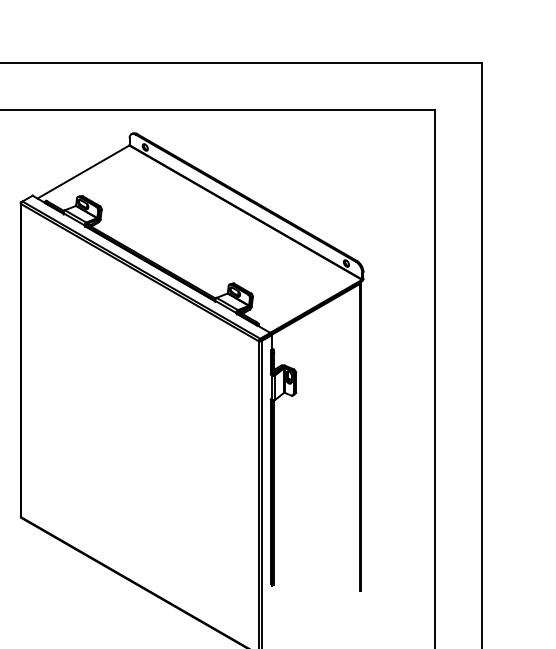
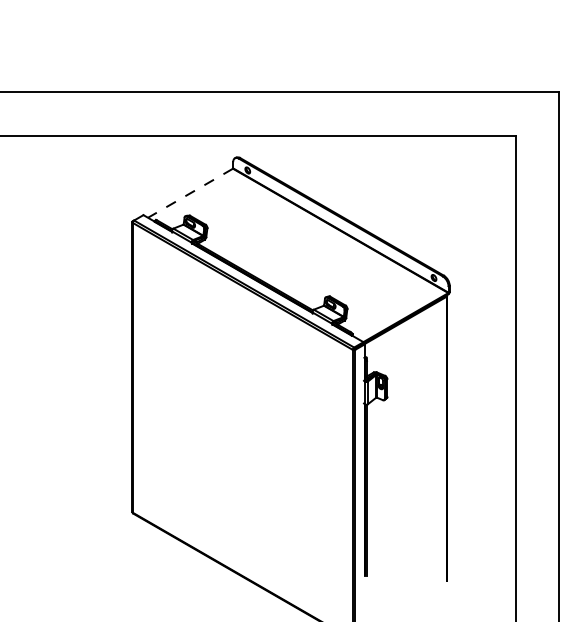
line: (83, 172) -> (190, 193), solid -> dashed

